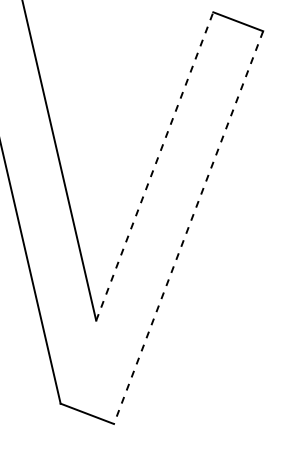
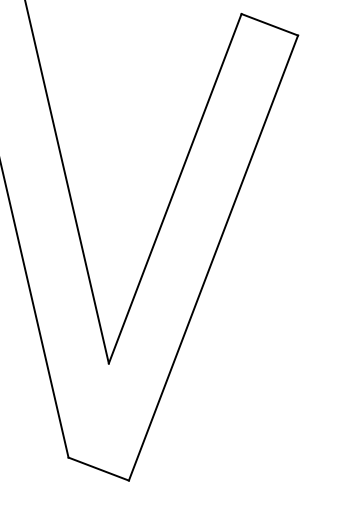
line: (154, 166) -> (174, 188), dashed -> solid
line: (188, 228) -> (213, 259), dashed -> solid

